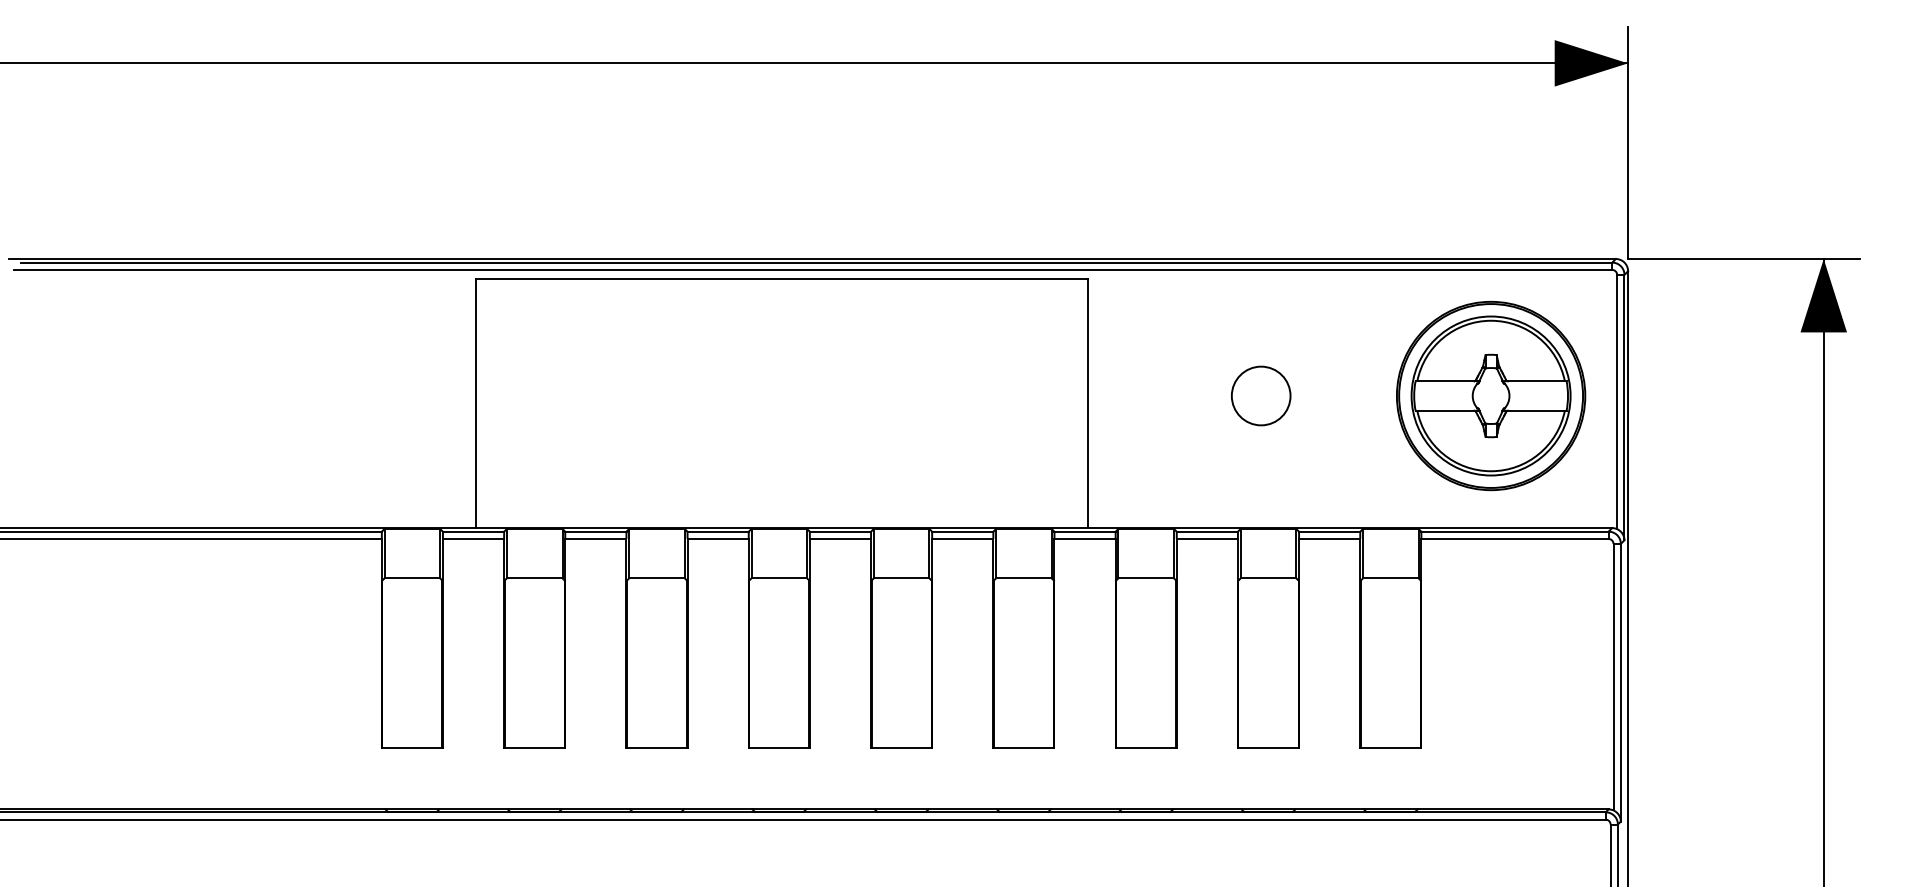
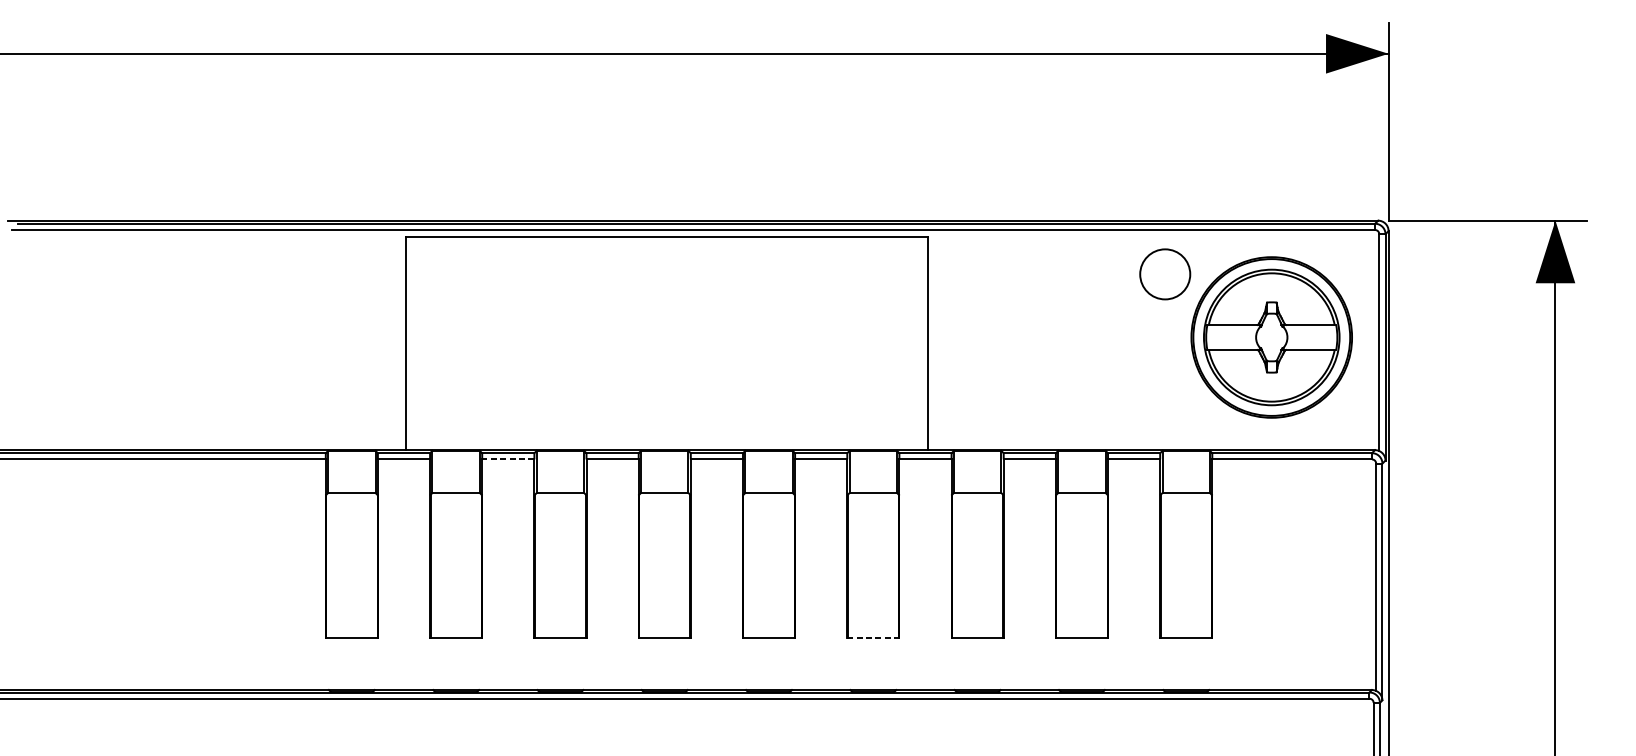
circle: (1261, 395) -> (1165, 273), moved
line: (595, 539) -> (508, 459), solid -> dashed
line: (1023, 748) -> (873, 638), solid -> dashed

